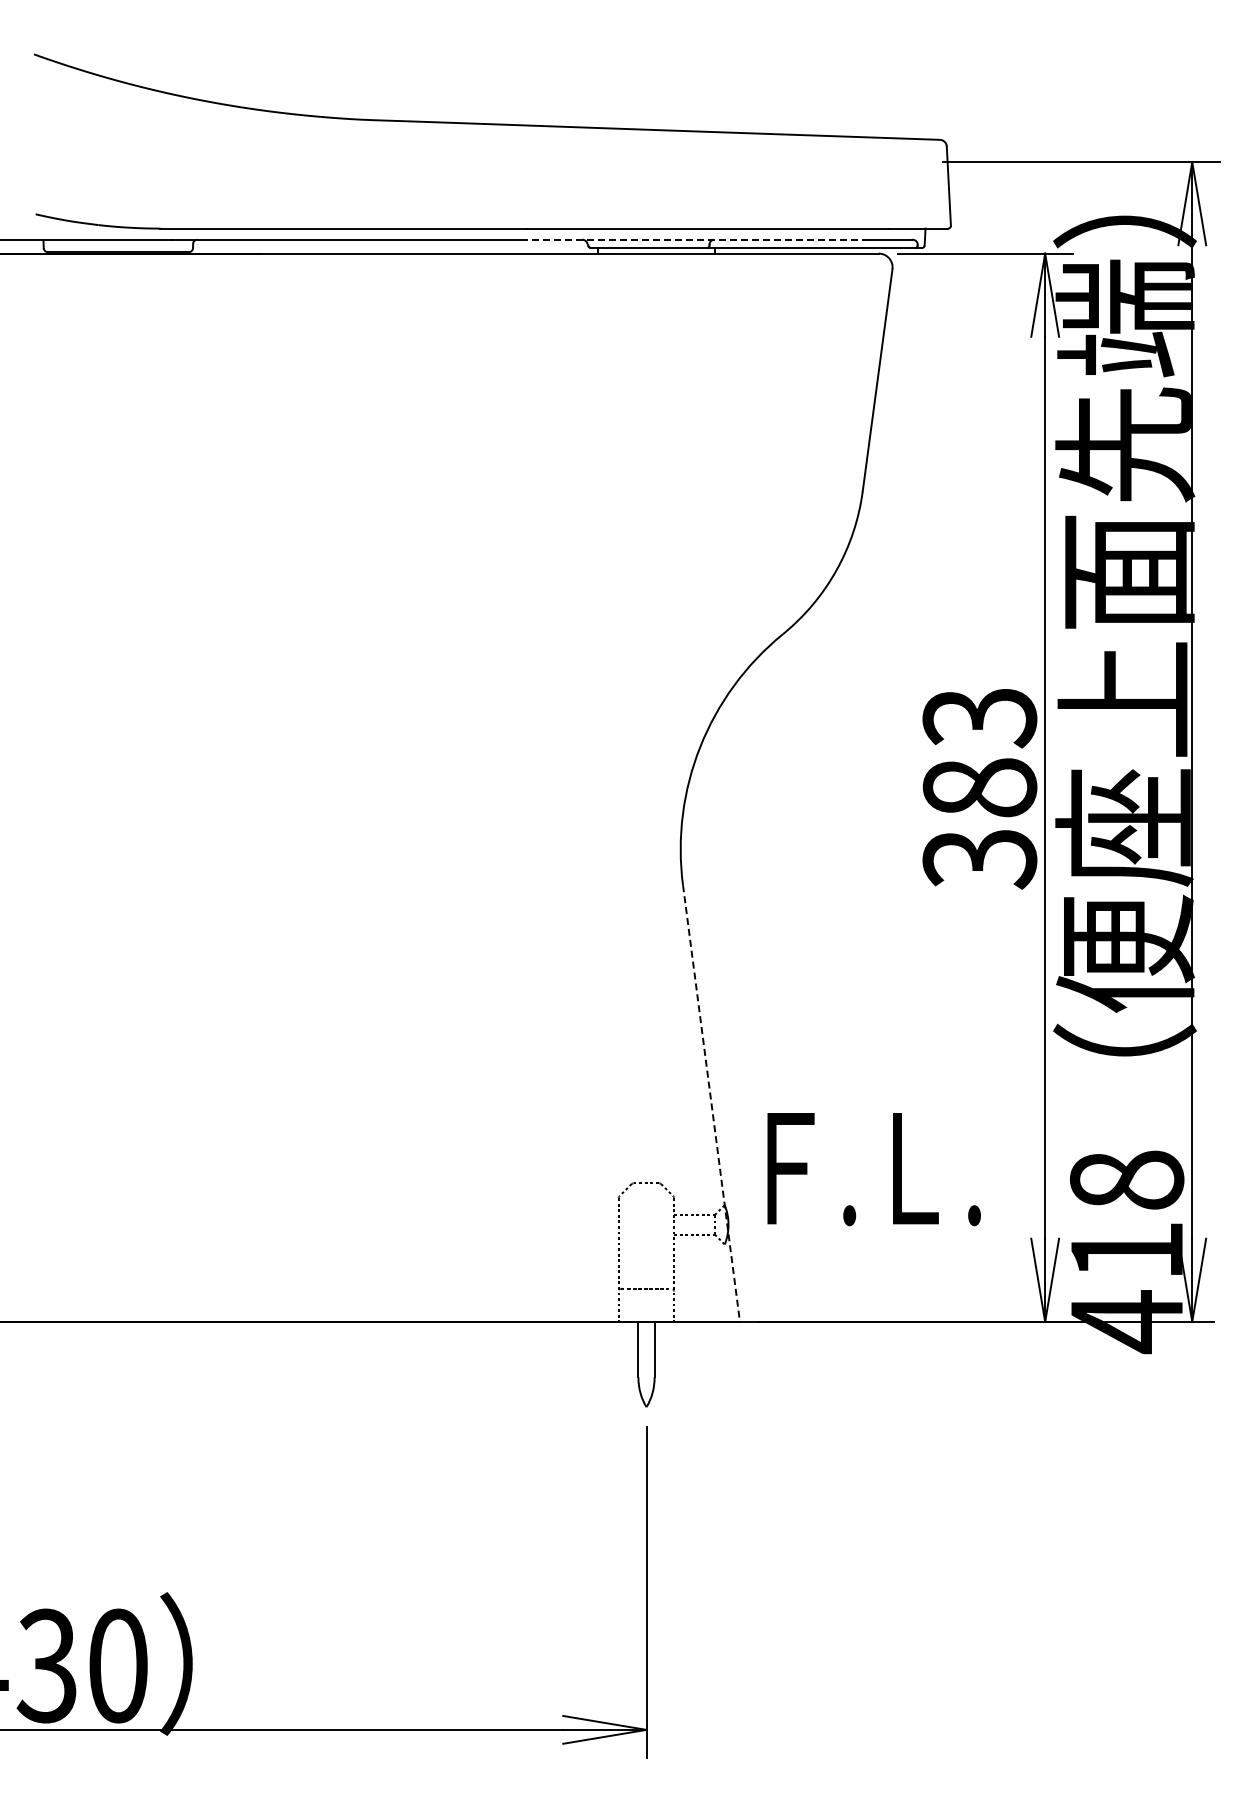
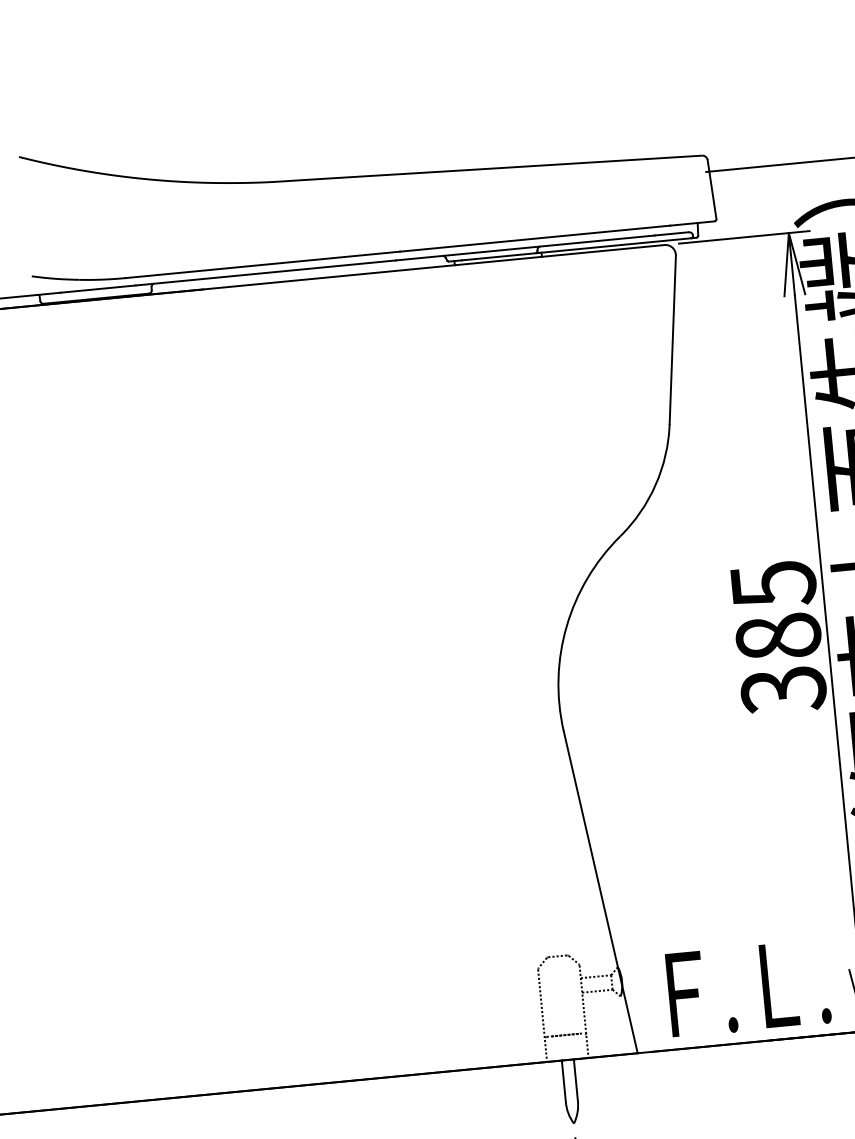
line: (694, 239) -> (525, 247), dashed -> solid
text: (979, 718) -> (773, 585), 383 -> 385
line: (711, 1104) -> (600, 892), dashed -> solid
text: (873, 1169) -> (748, 988), moved

